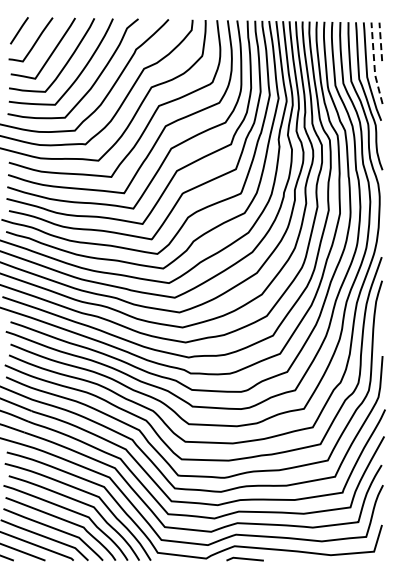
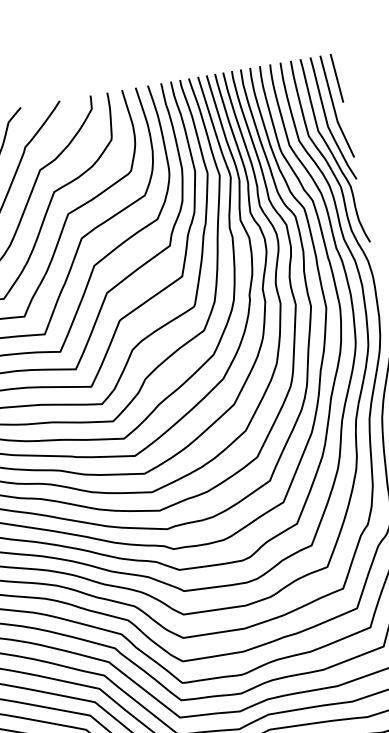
line: (380, 41) -> (336, 77), dashed -> solid
line: (374, 65) -> (334, 110), dashed -> solid

